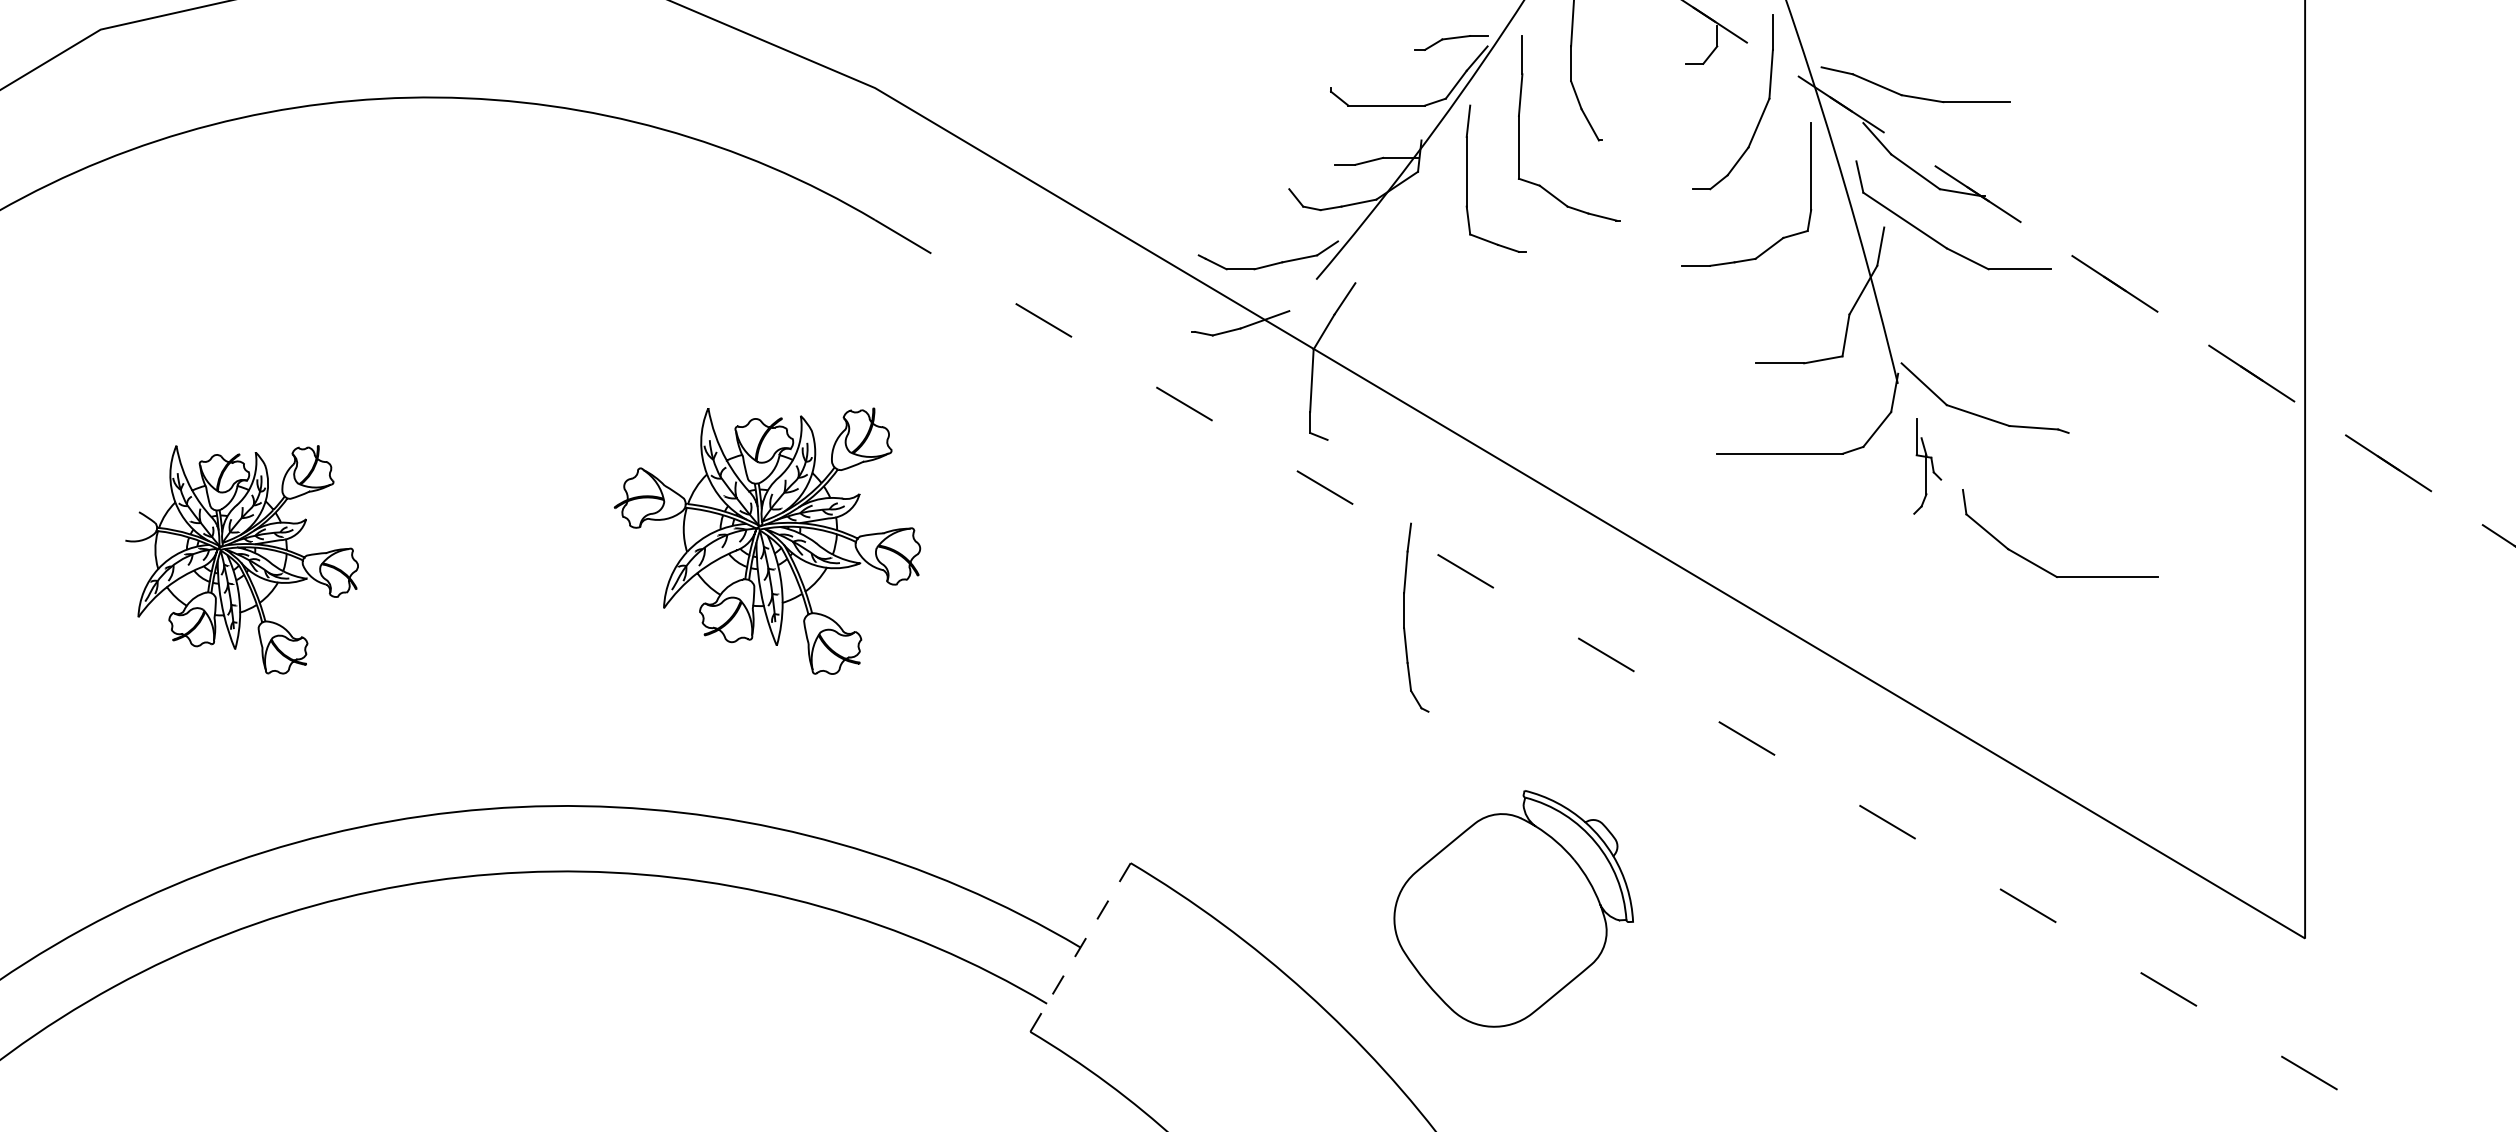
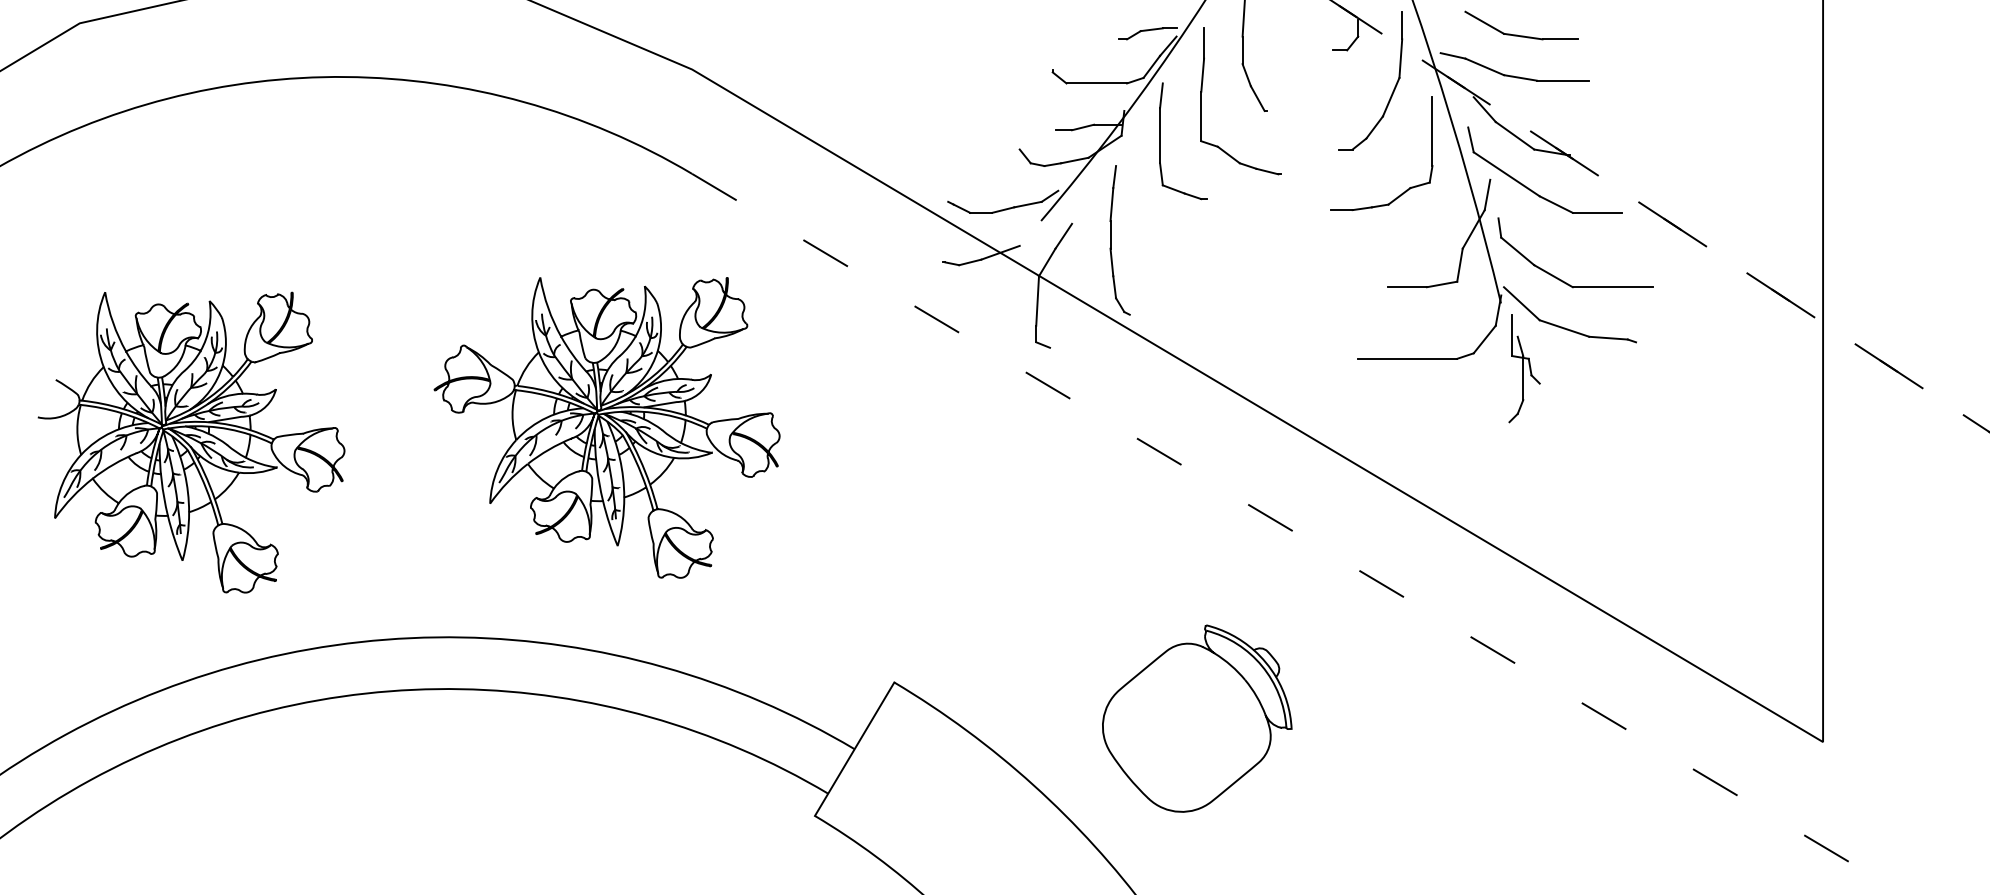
part: (1918, 43) -> (1517, 34), added
part: (1927, 466) -> (1524, 368), size x1.43
part: (766, 540) -> (606, 427), size x1.43
part: (241, 559) -> (191, 442), size x1.67
part: (2042, 567) -> (1561, 279), moved
part: (1405, 617) -> (1111, 240), moved
line: (1080, 947) -> (854, 749), dashed -> solid

